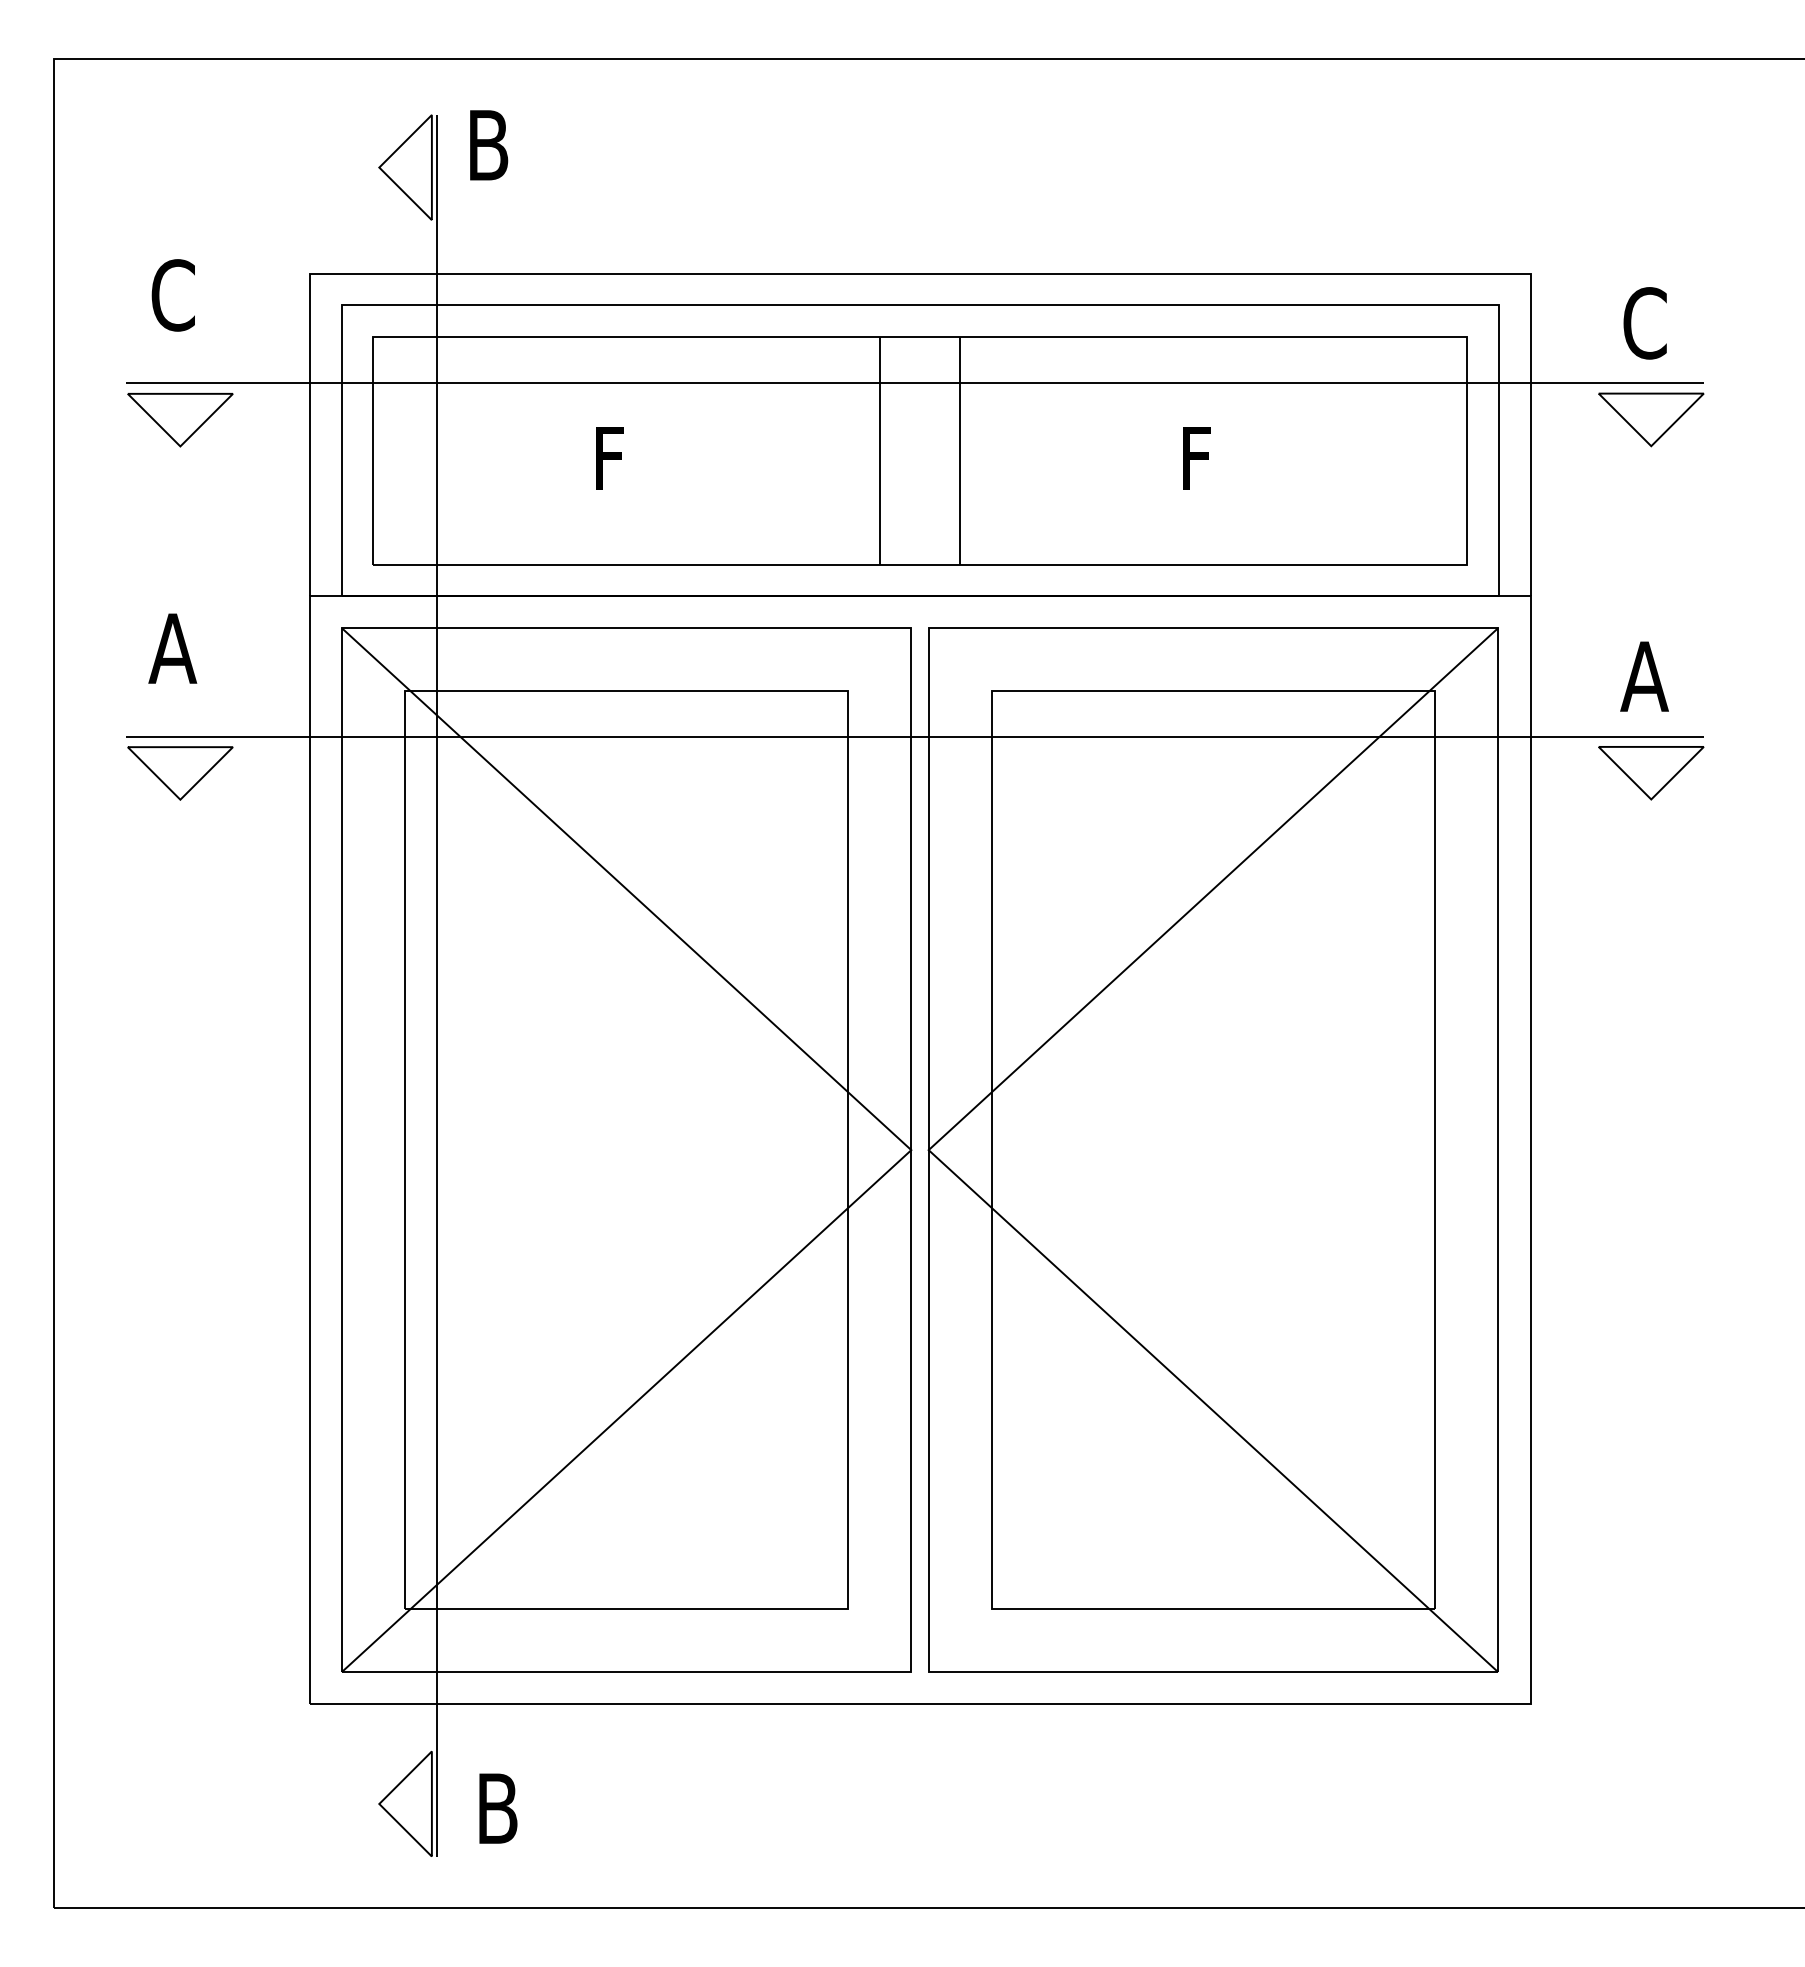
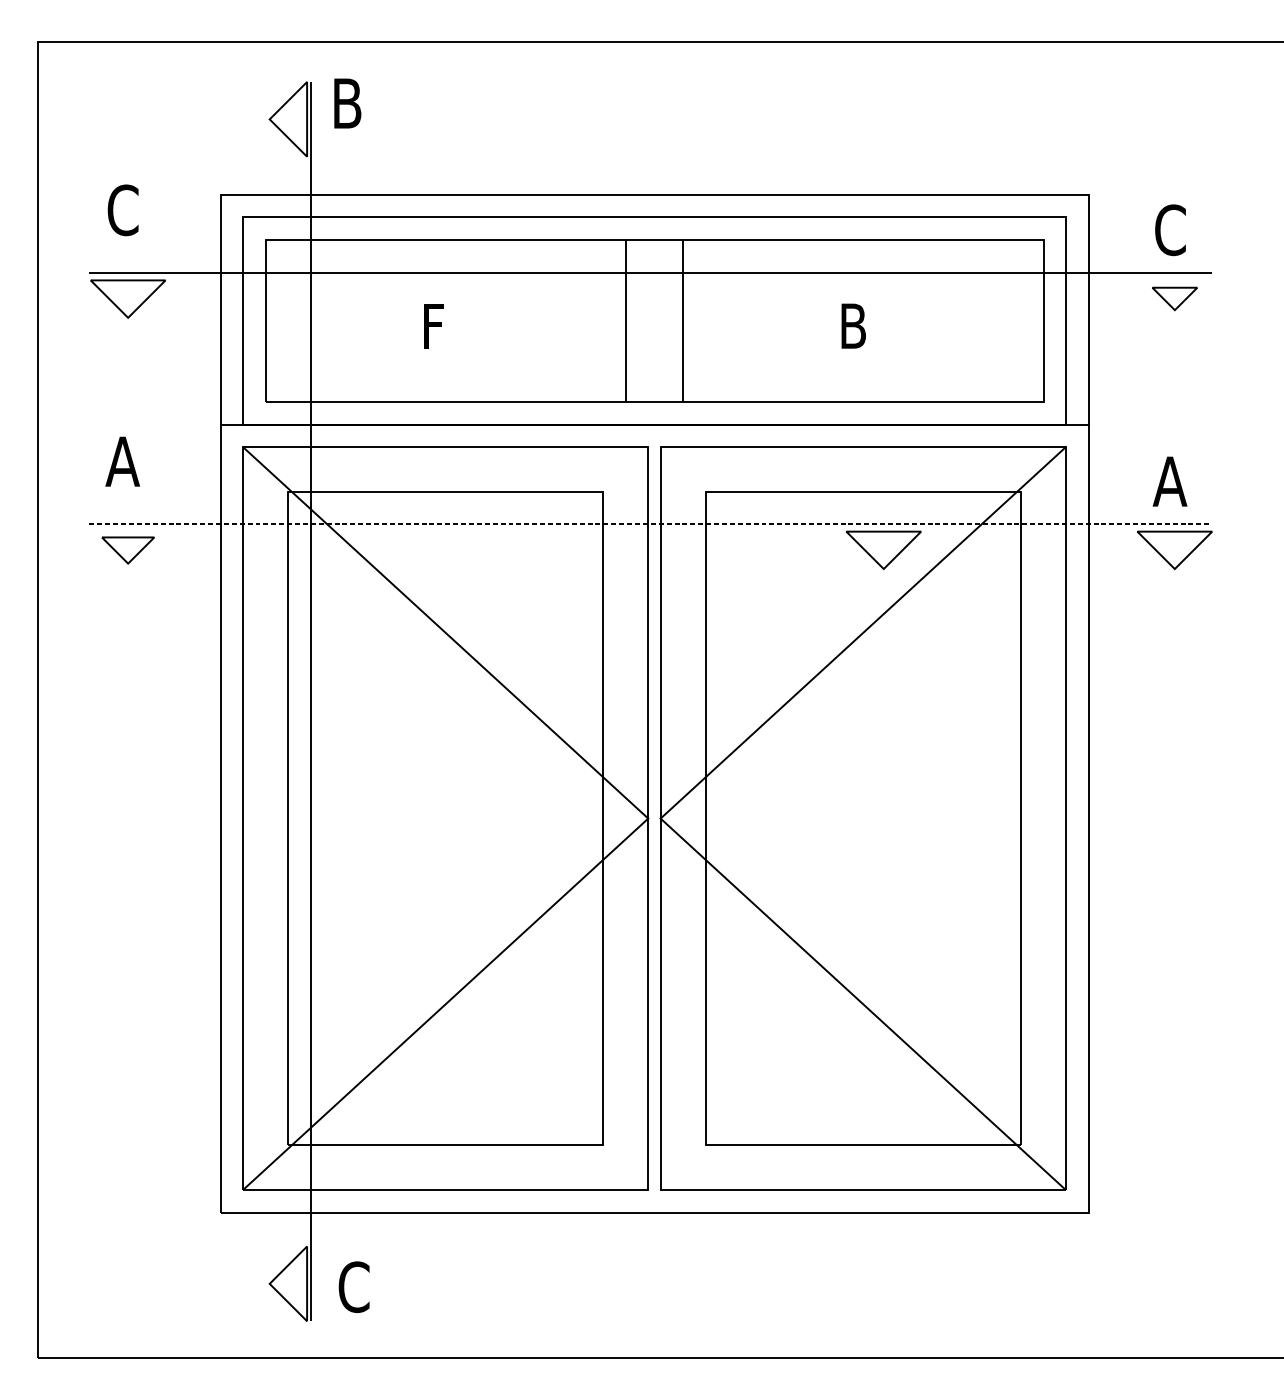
part: (1651, 419) -> (1174, 298), size x0.6
text: (1200, 457) -> (854, 325), F -> B
line: (914, 736) -> (650, 524), solid -> dashed
part: (180, 773) -> (128, 550), size x0.7
part: (1242, 773) -> (883, 550), added
text: (497, 1808) -> (353, 1287), B -> C

